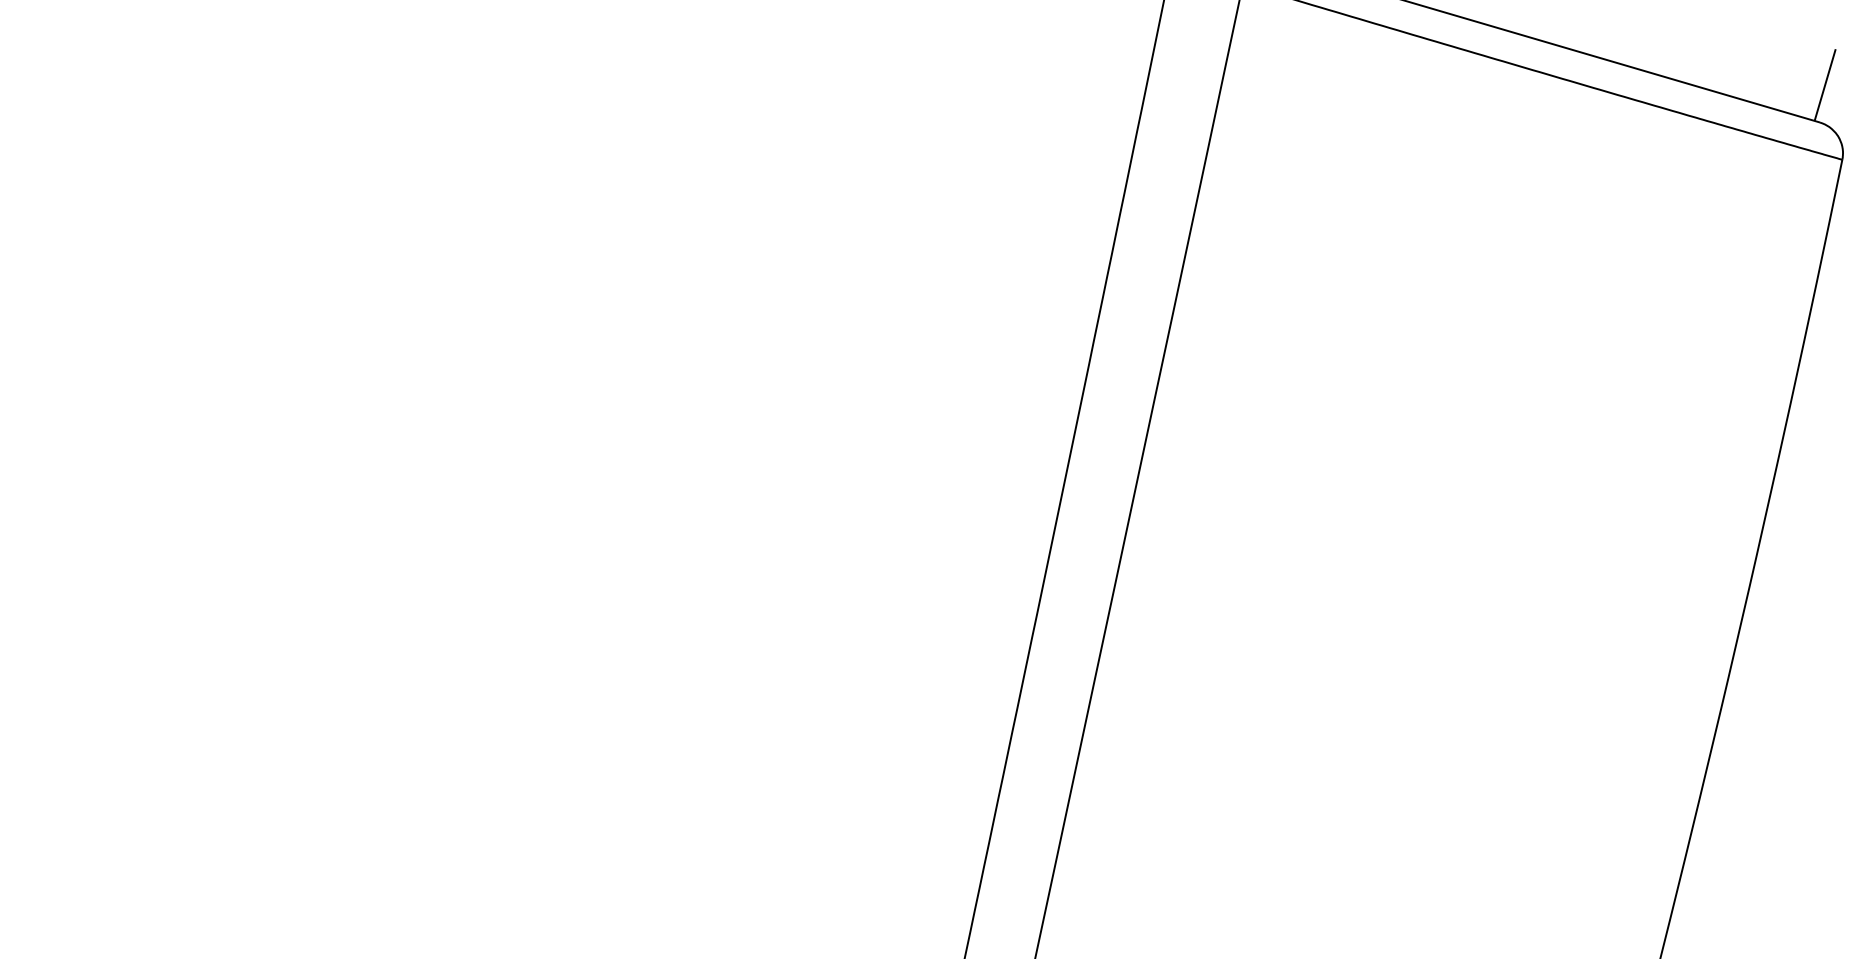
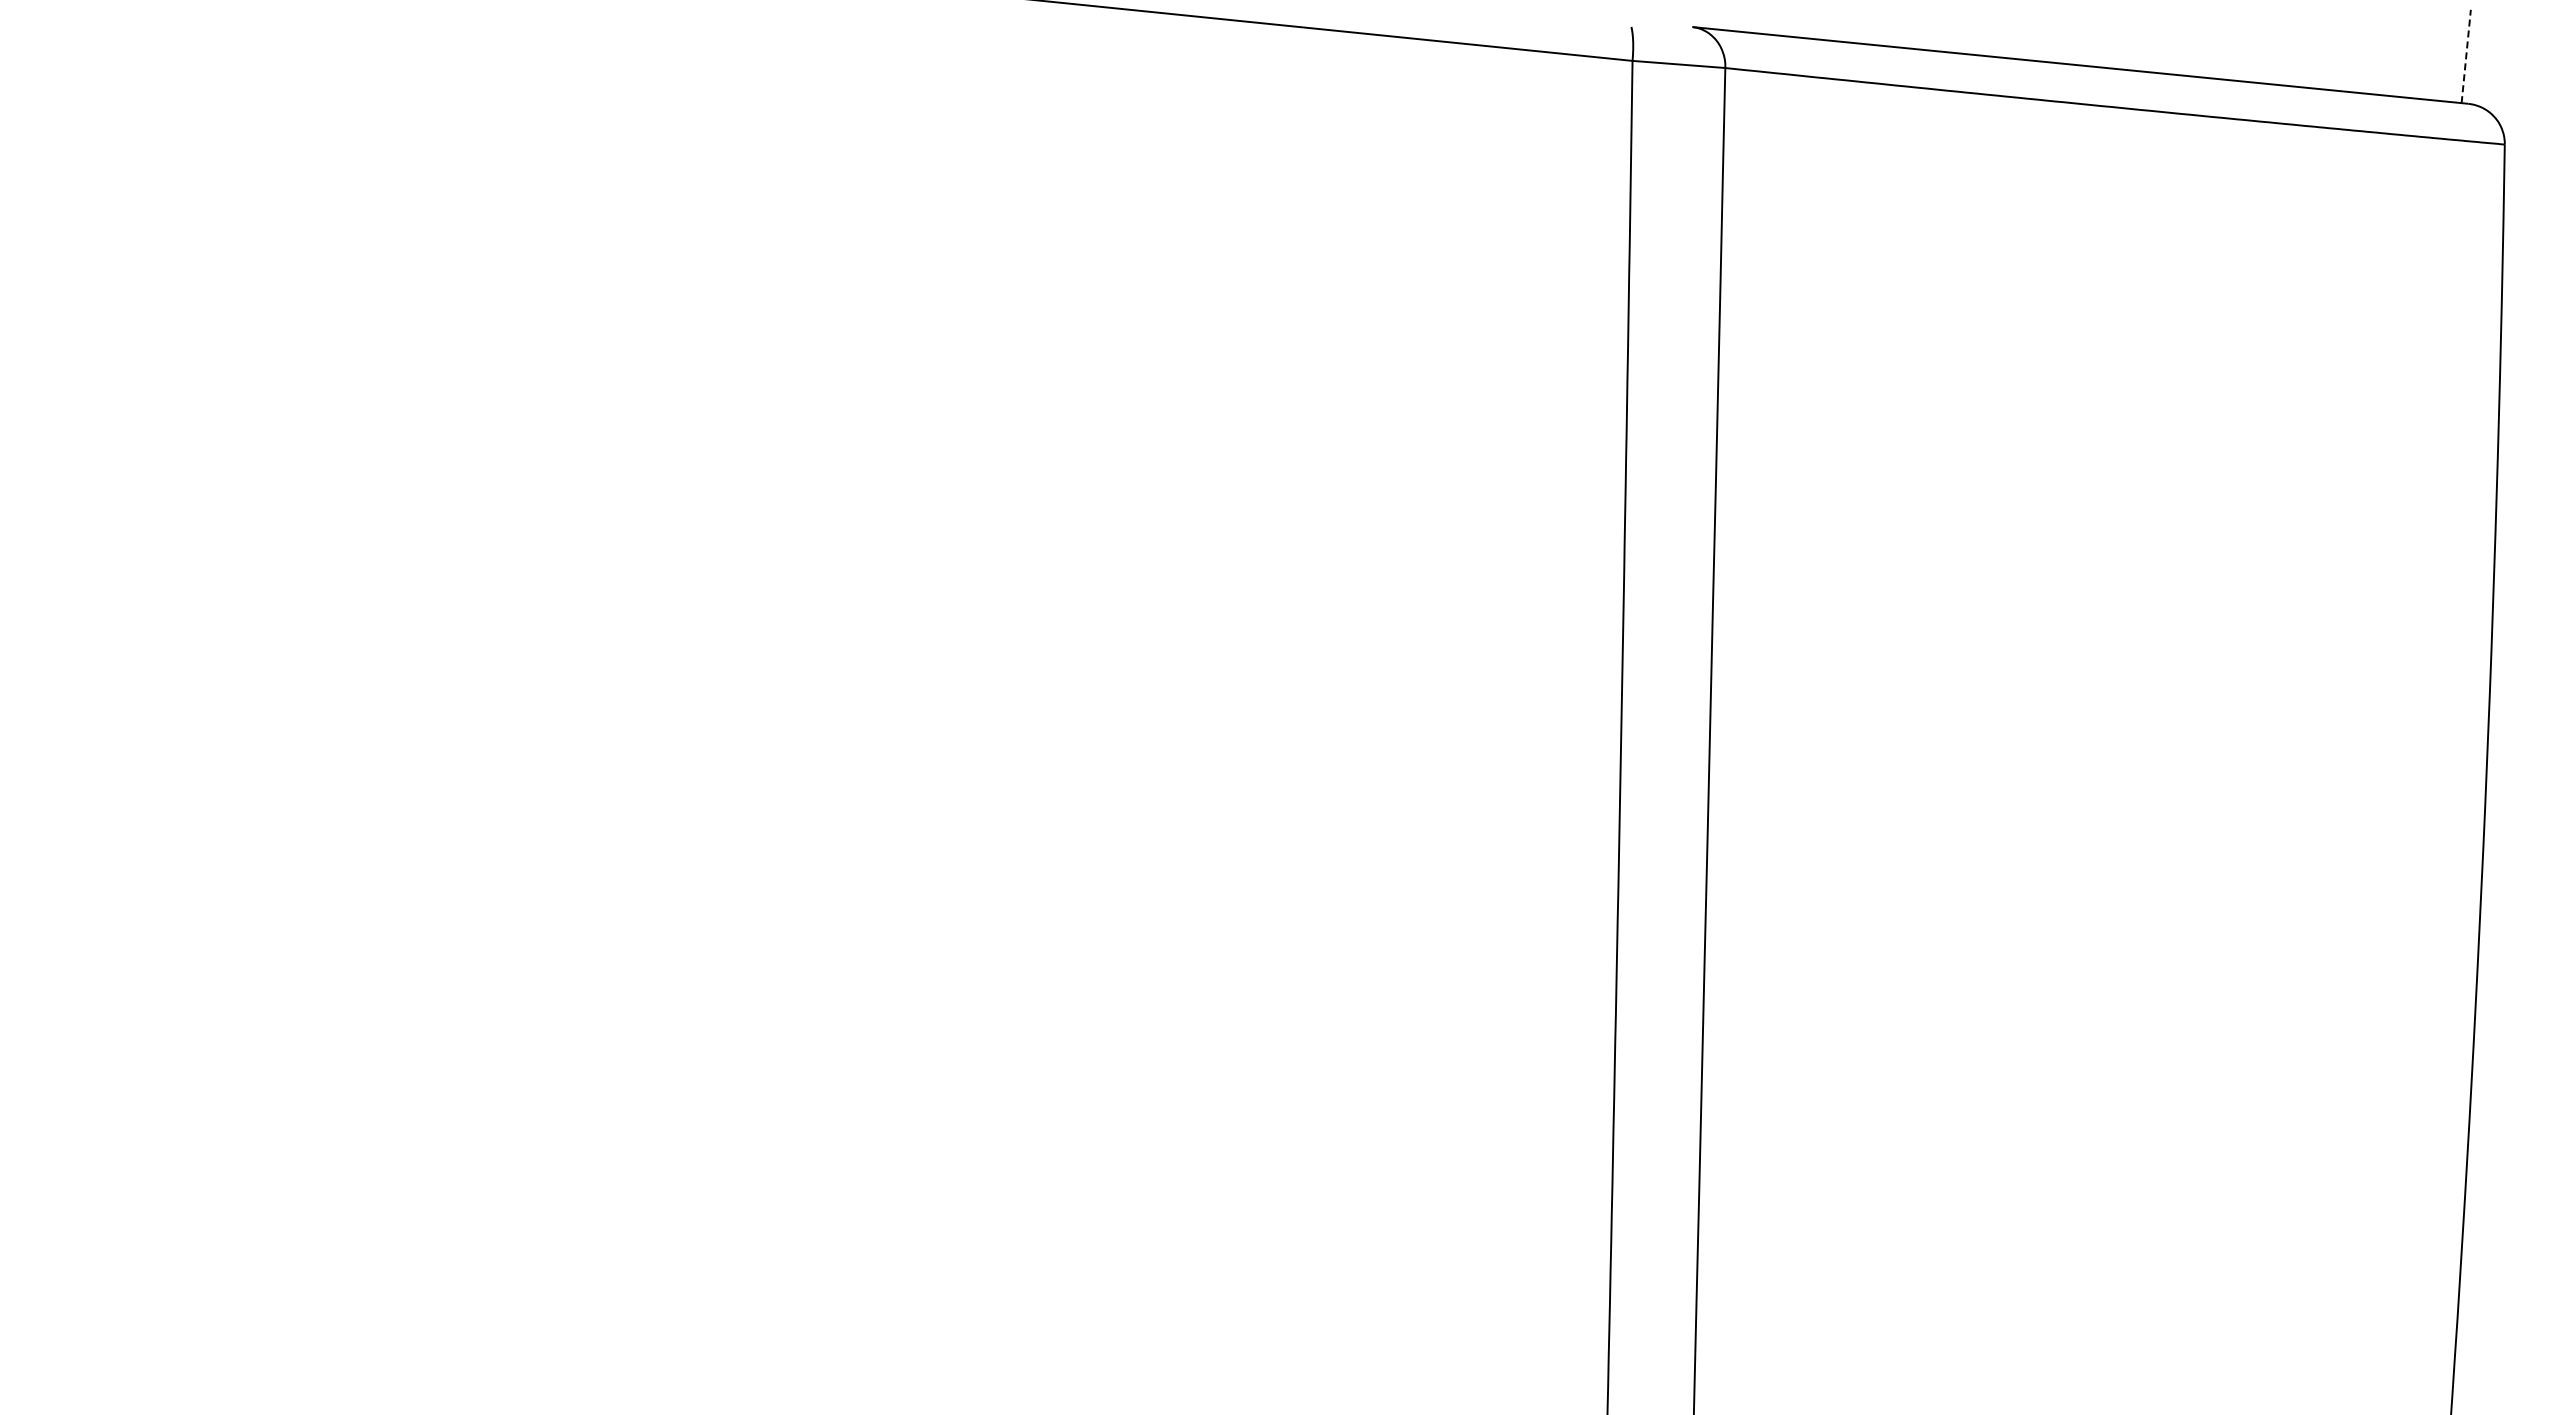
line: (1825, 85) -> (2466, 56), solid -> dashed

